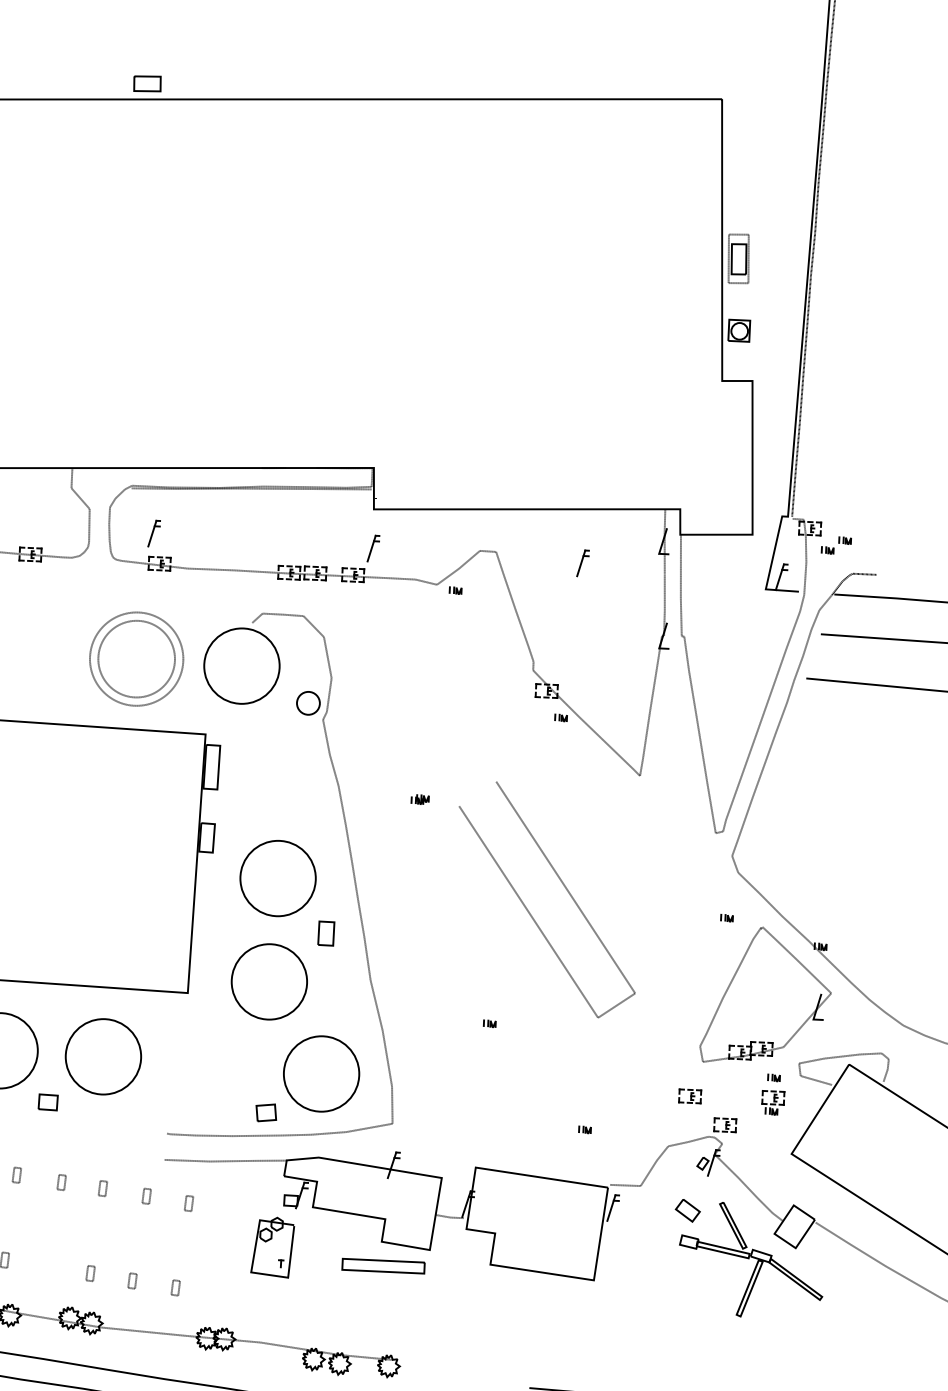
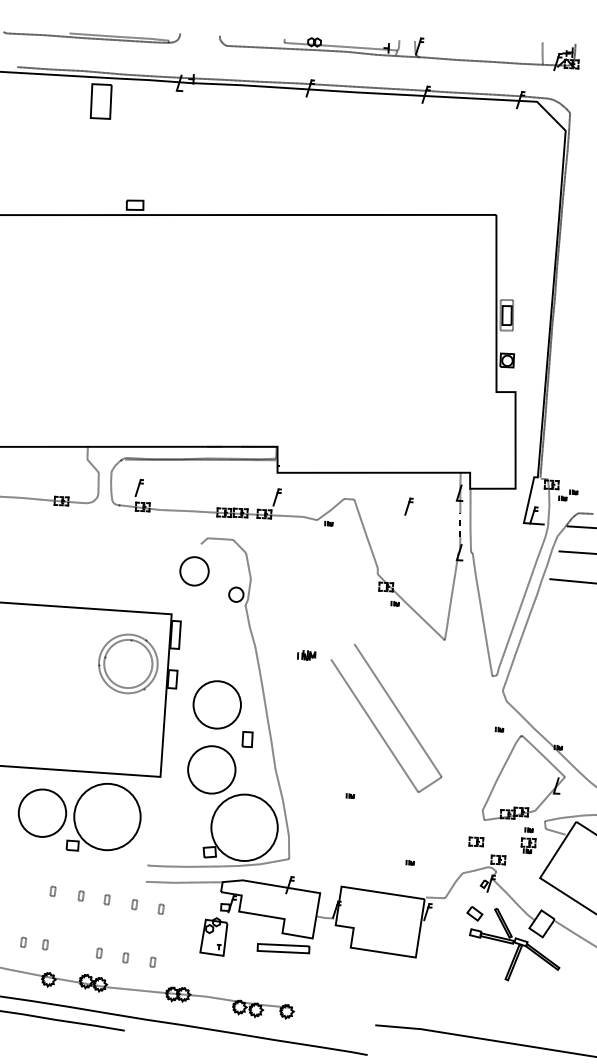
part: (136, 658) -> (128, 663), moved
circle: (241, 666) -> (194, 571), size x0.6
part: (420, 798) -> (306, 654), size x1.6
circle: (103, 1056) -> (107, 816), size x1.4
circle: (321, 1073) -> (244, 827), size x1.4

